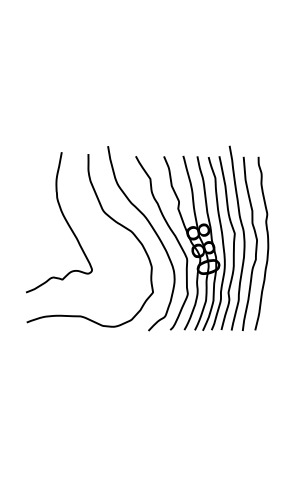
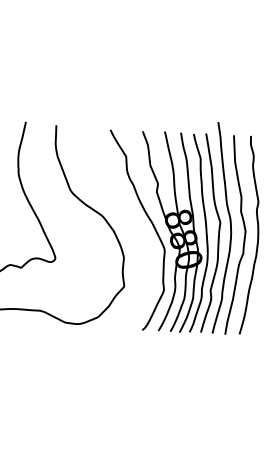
curve: (153, 231) -> (127, 216), removed

